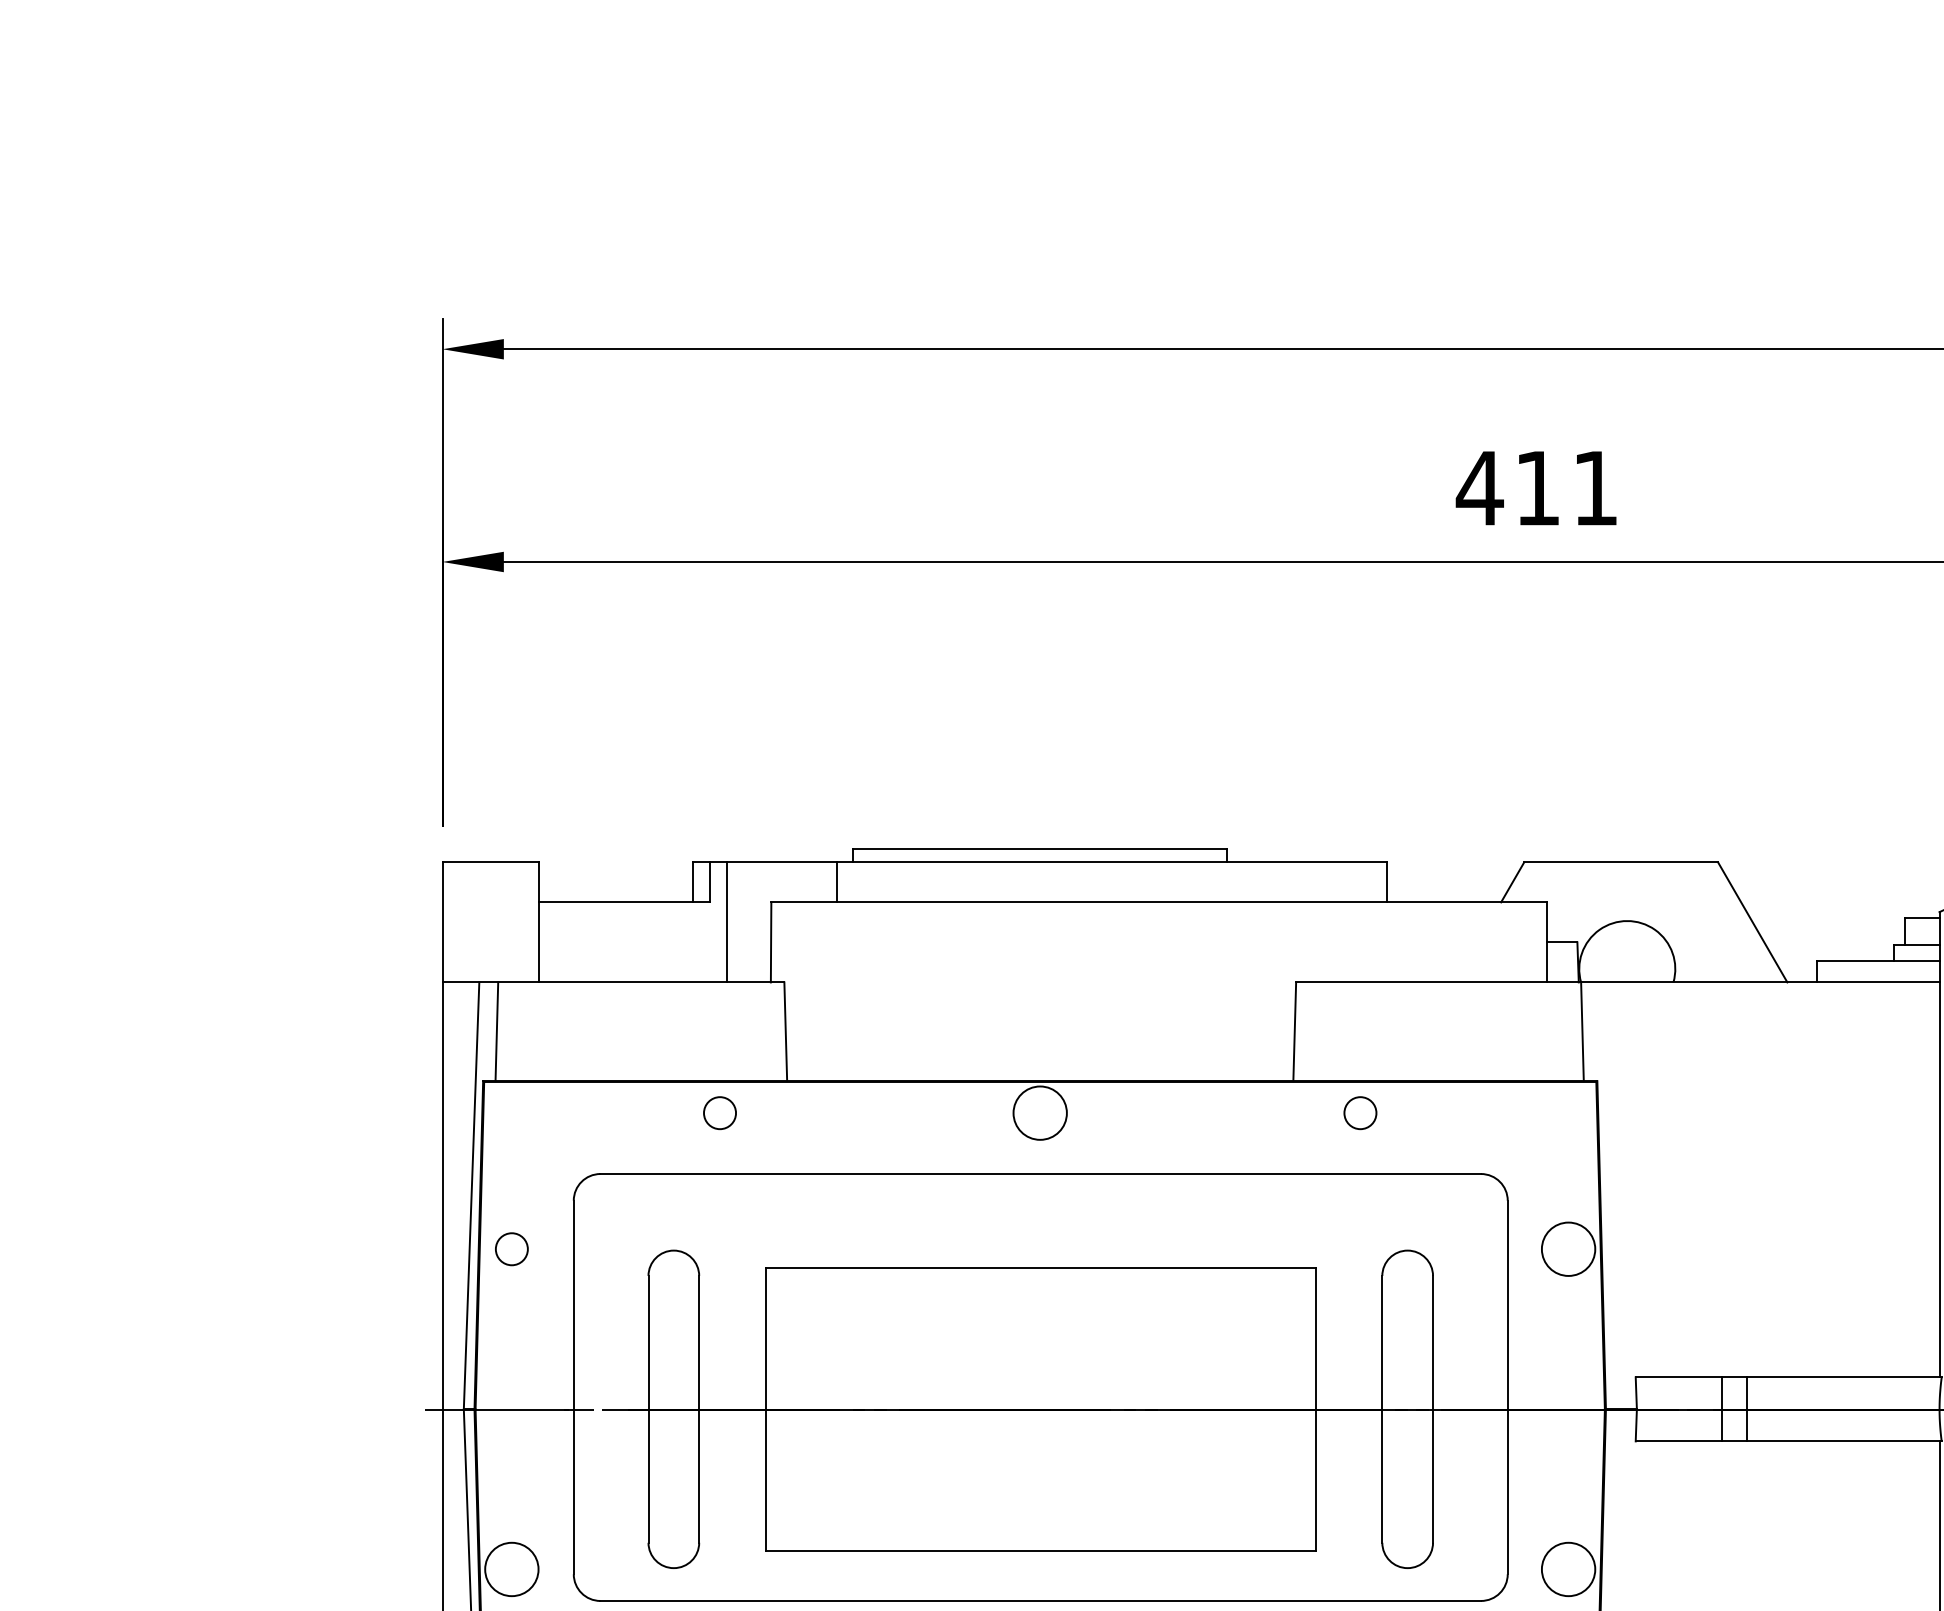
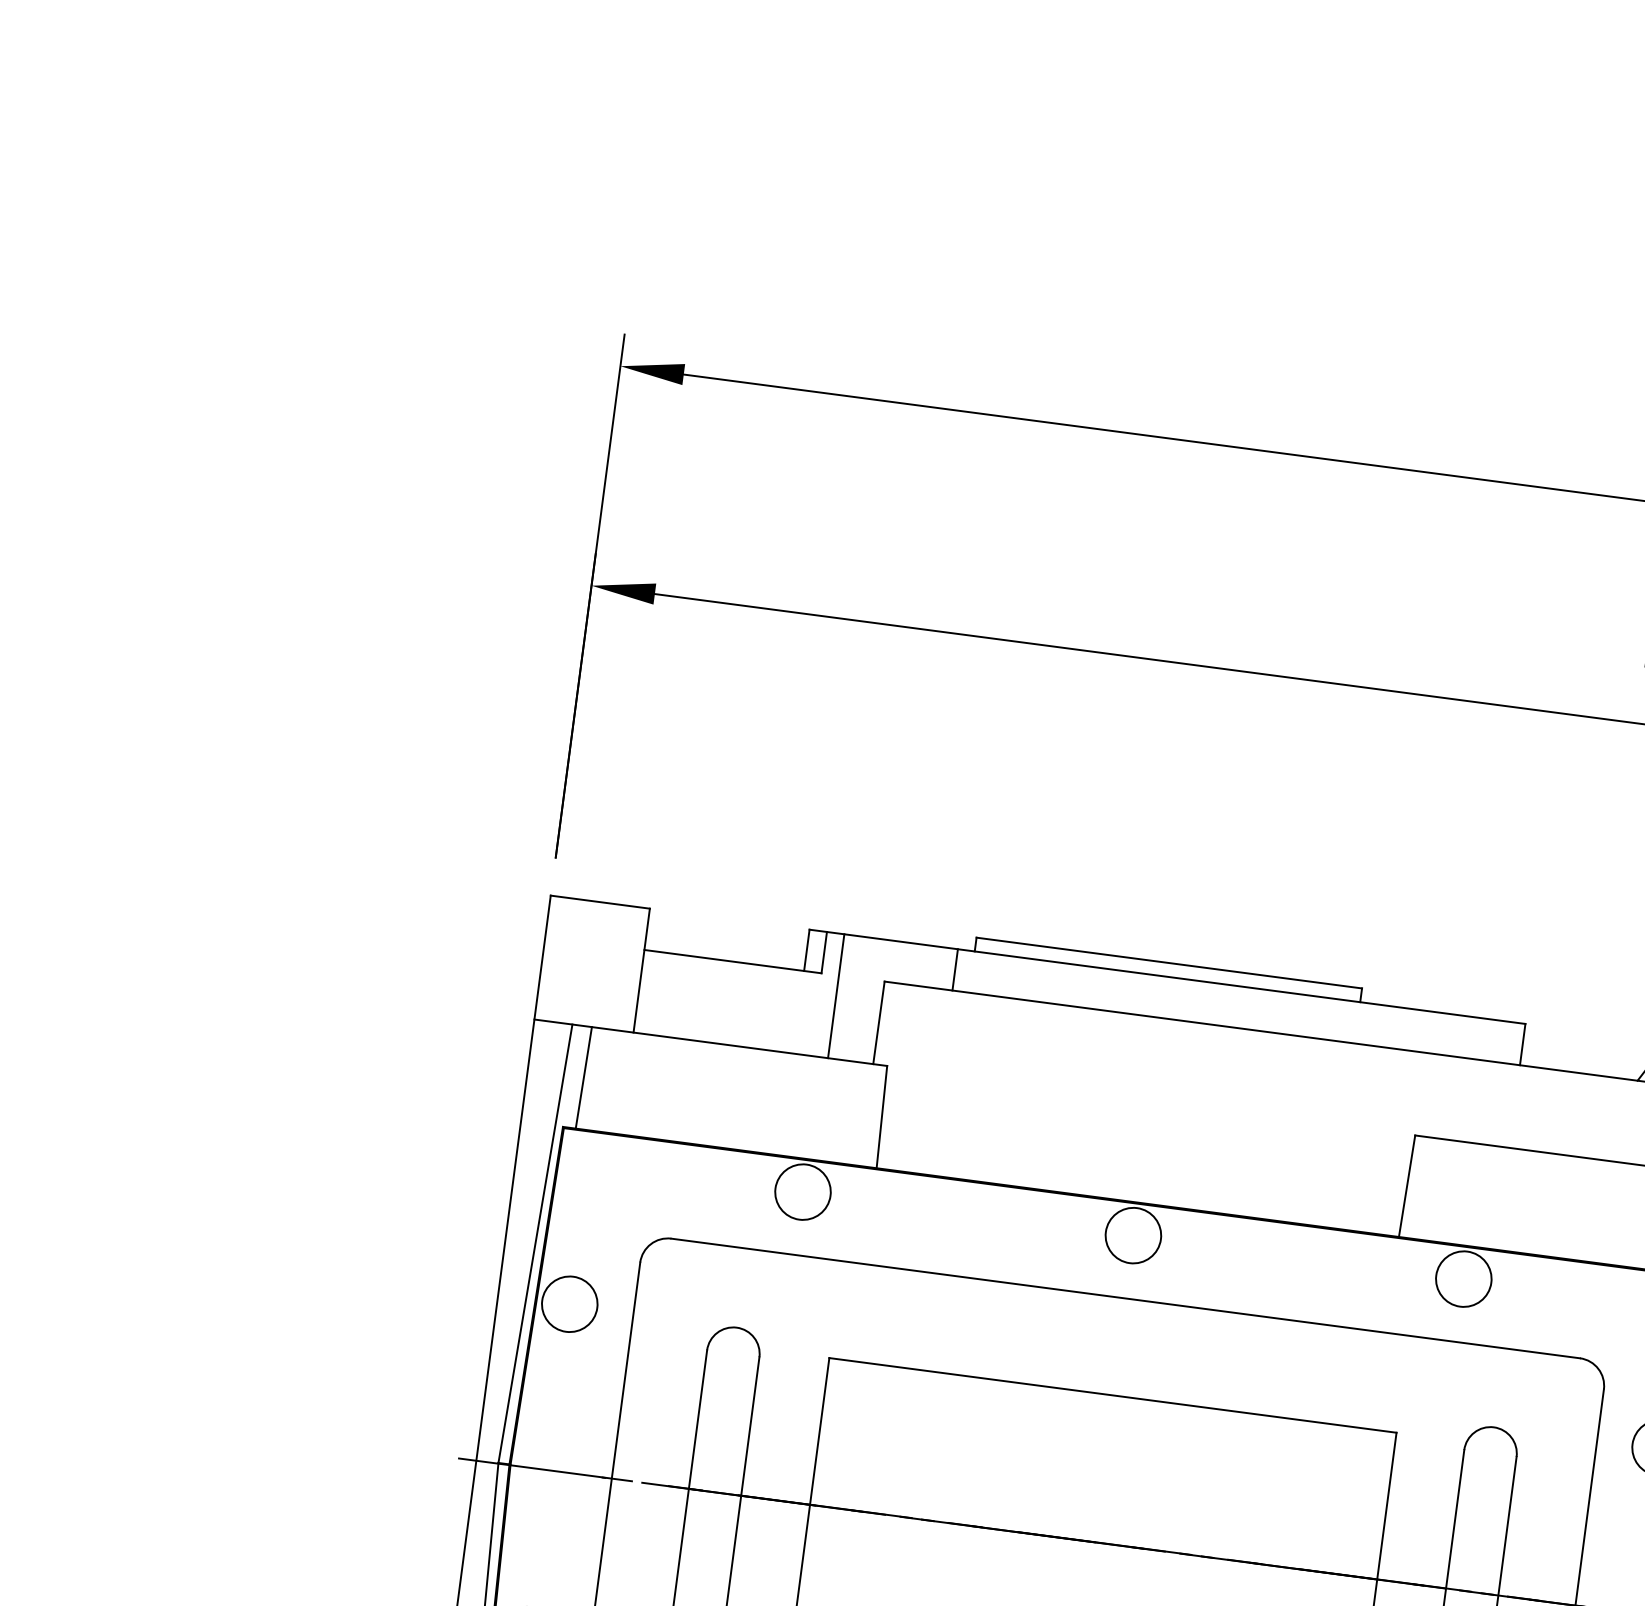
circle: (719, 1112) -> (802, 1191), size x1.67
circle: (1360, 1112) -> (1463, 1278), size x1.67
circle: (511, 1248) -> (569, 1303), size x1.67

